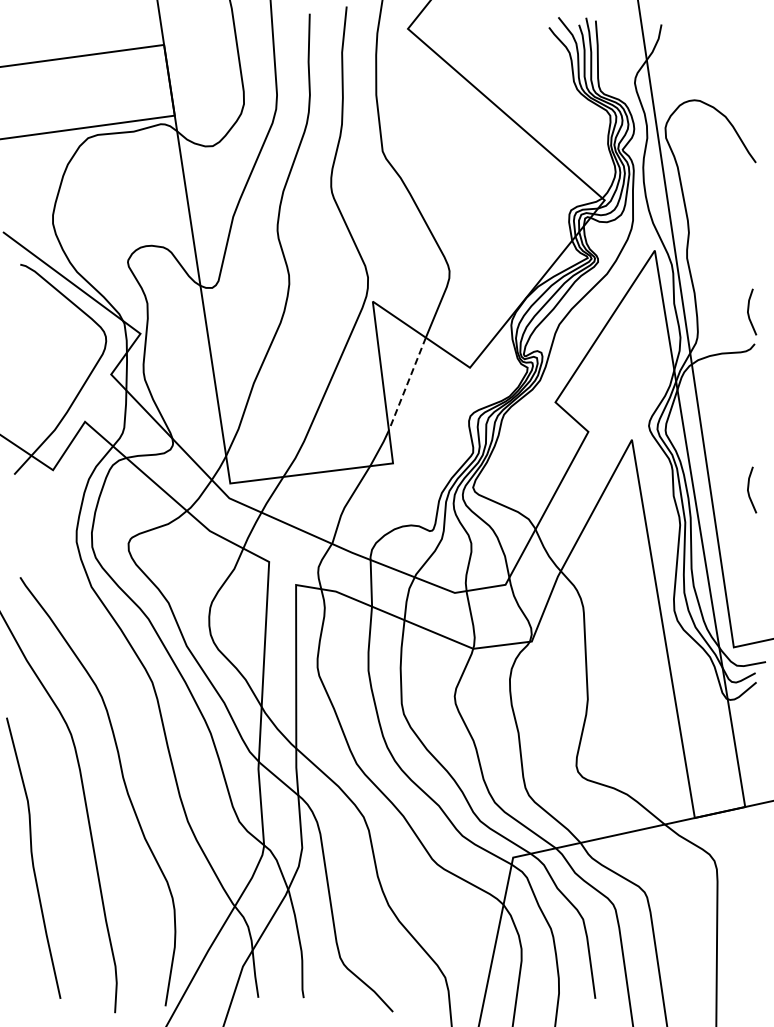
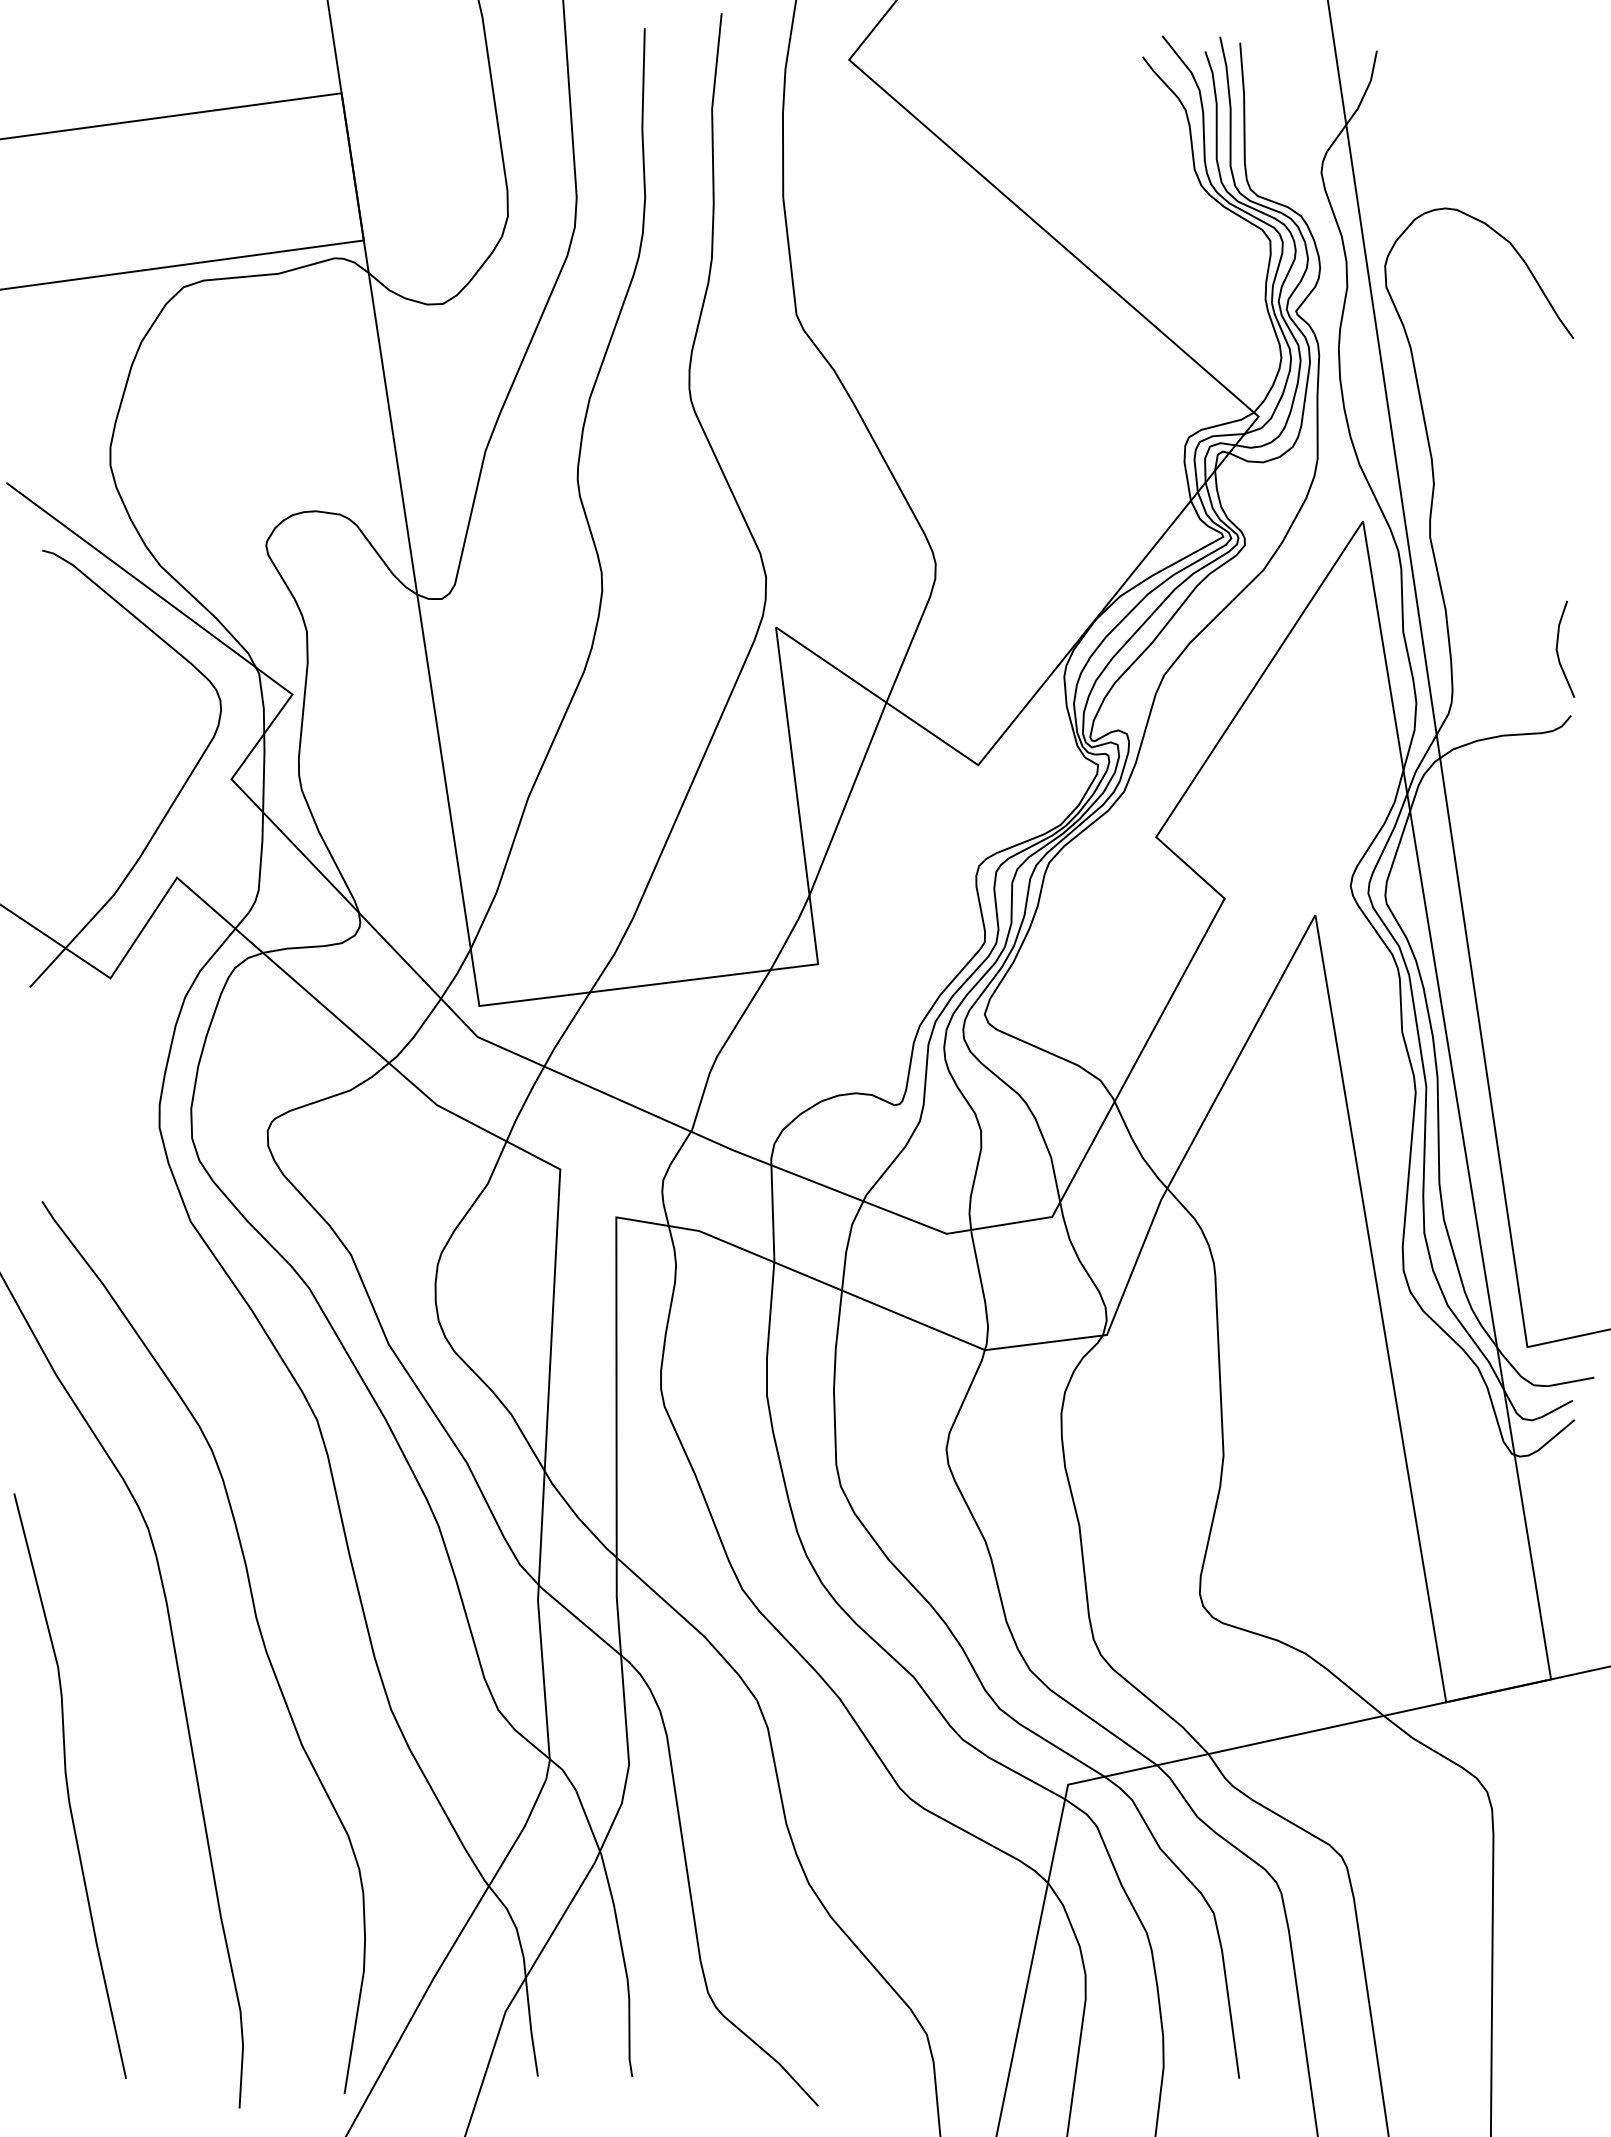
line: (407, 384) -> (848, 800), dashed -> solid
line: (749, 487) -> (1559, 1014), removed

